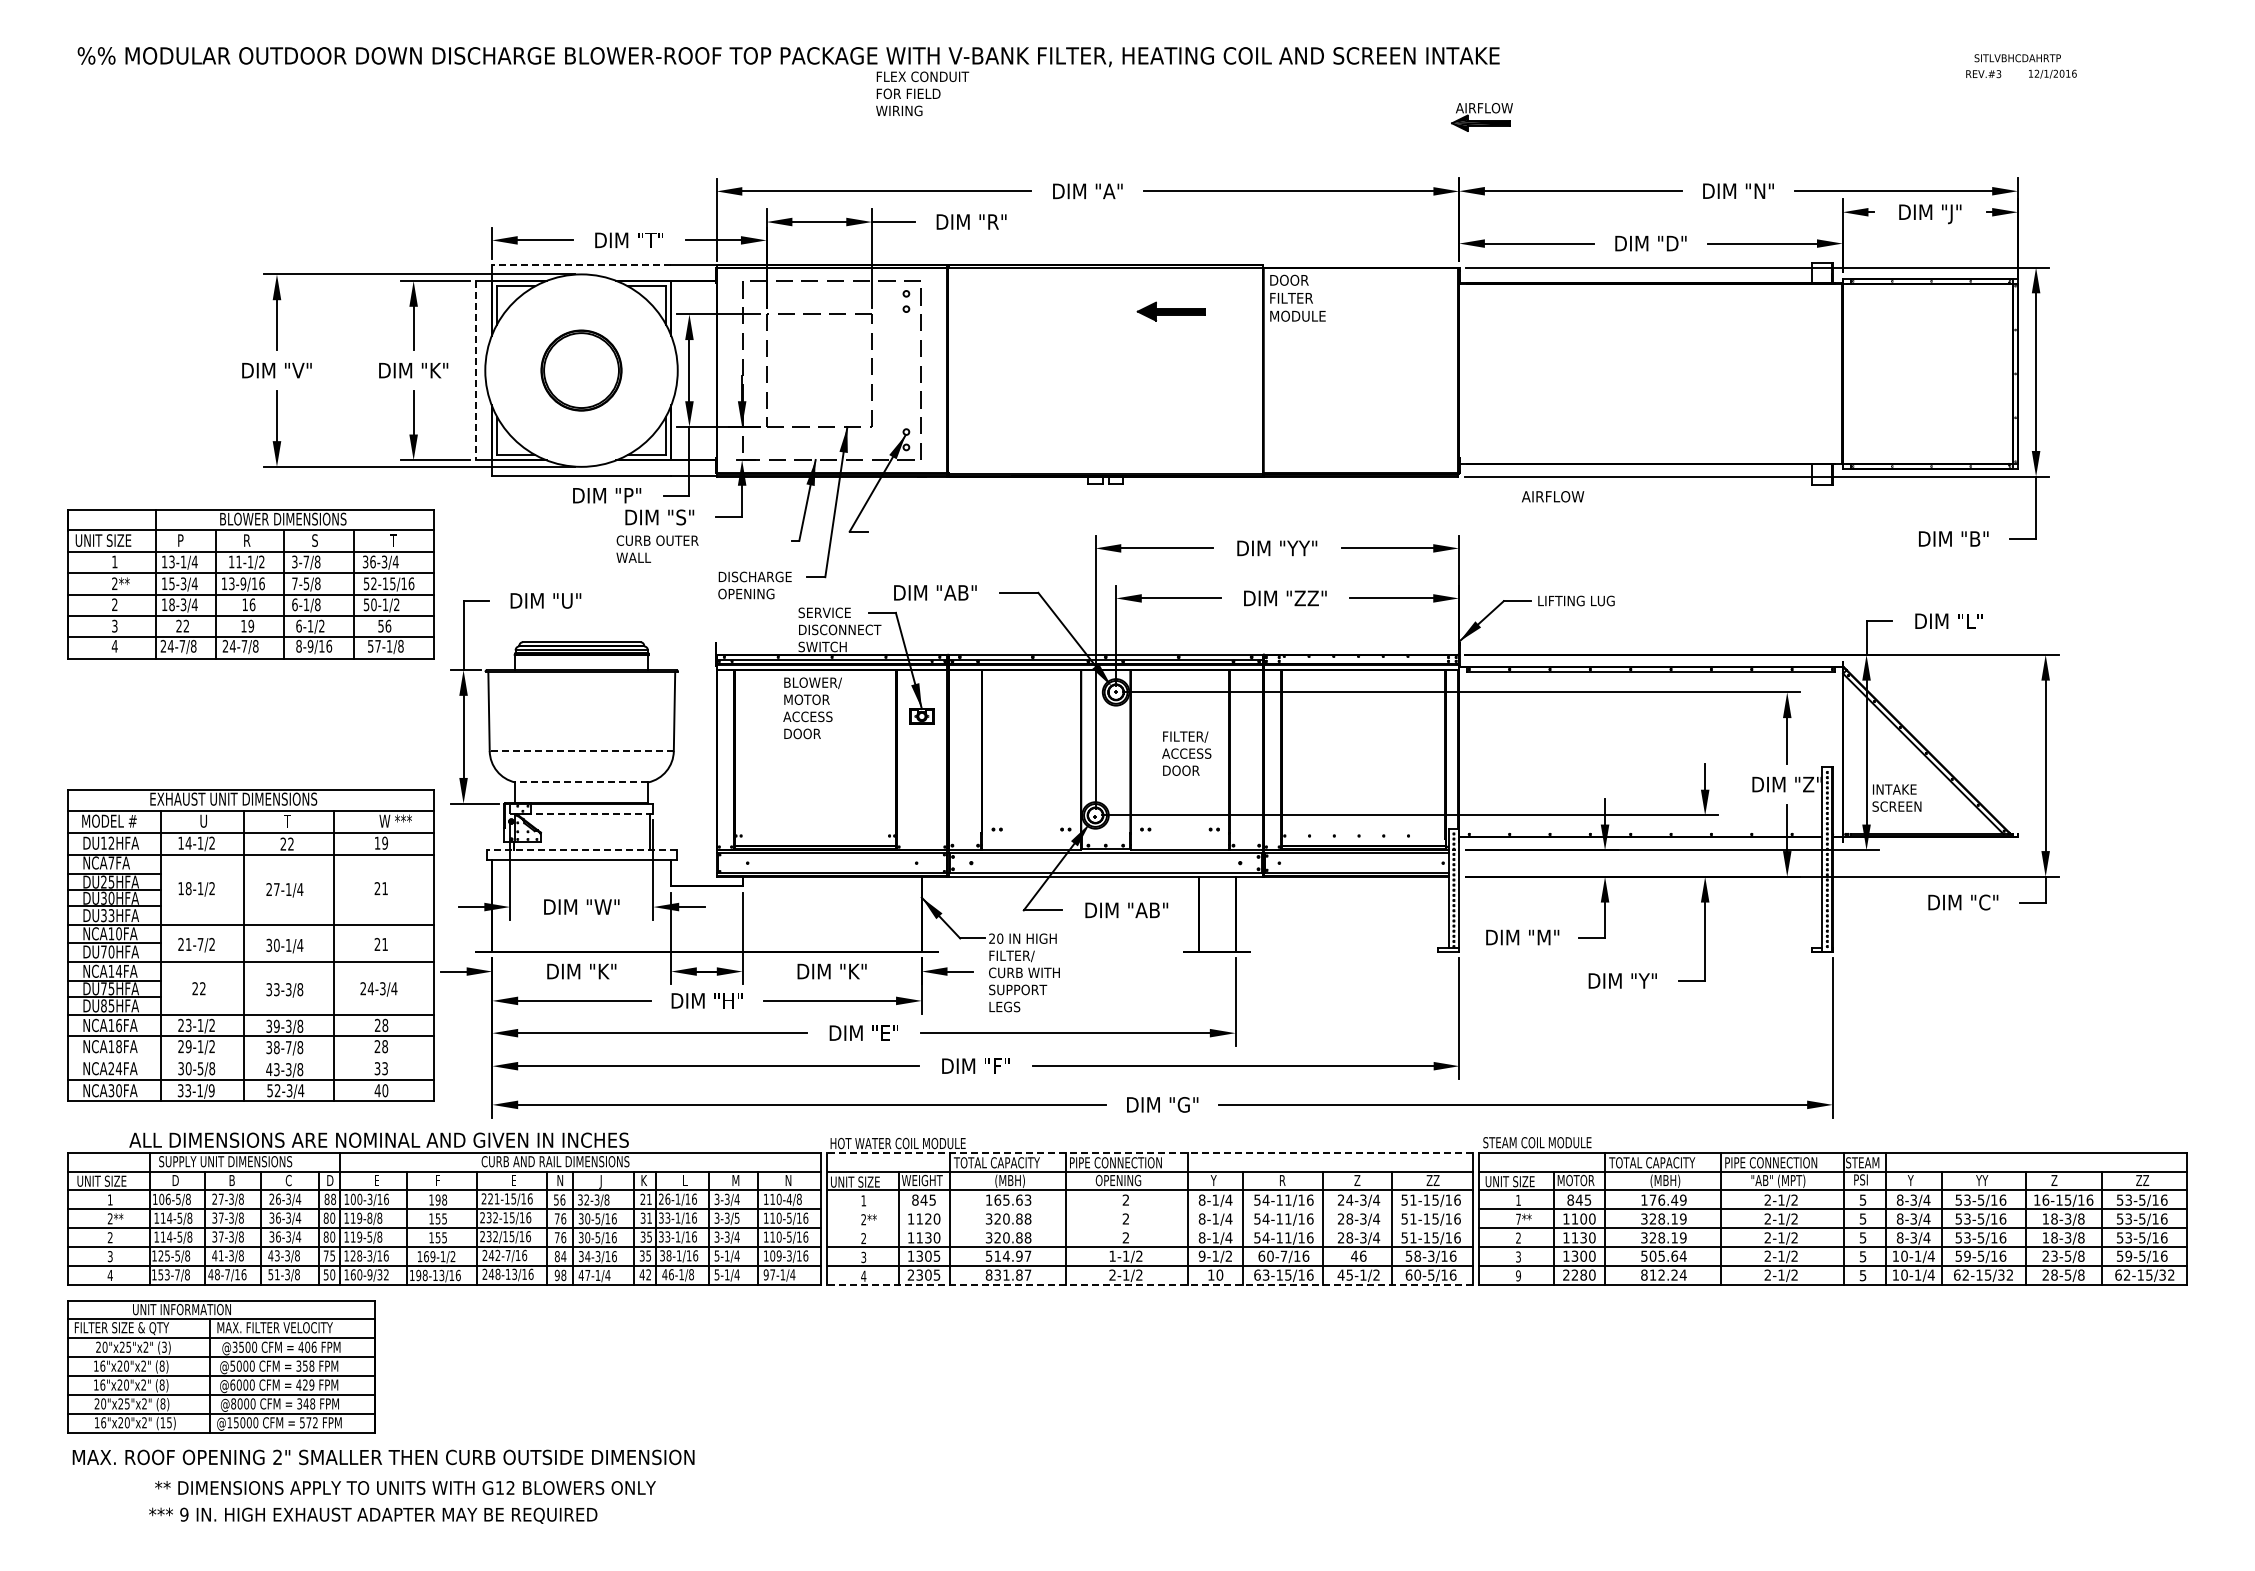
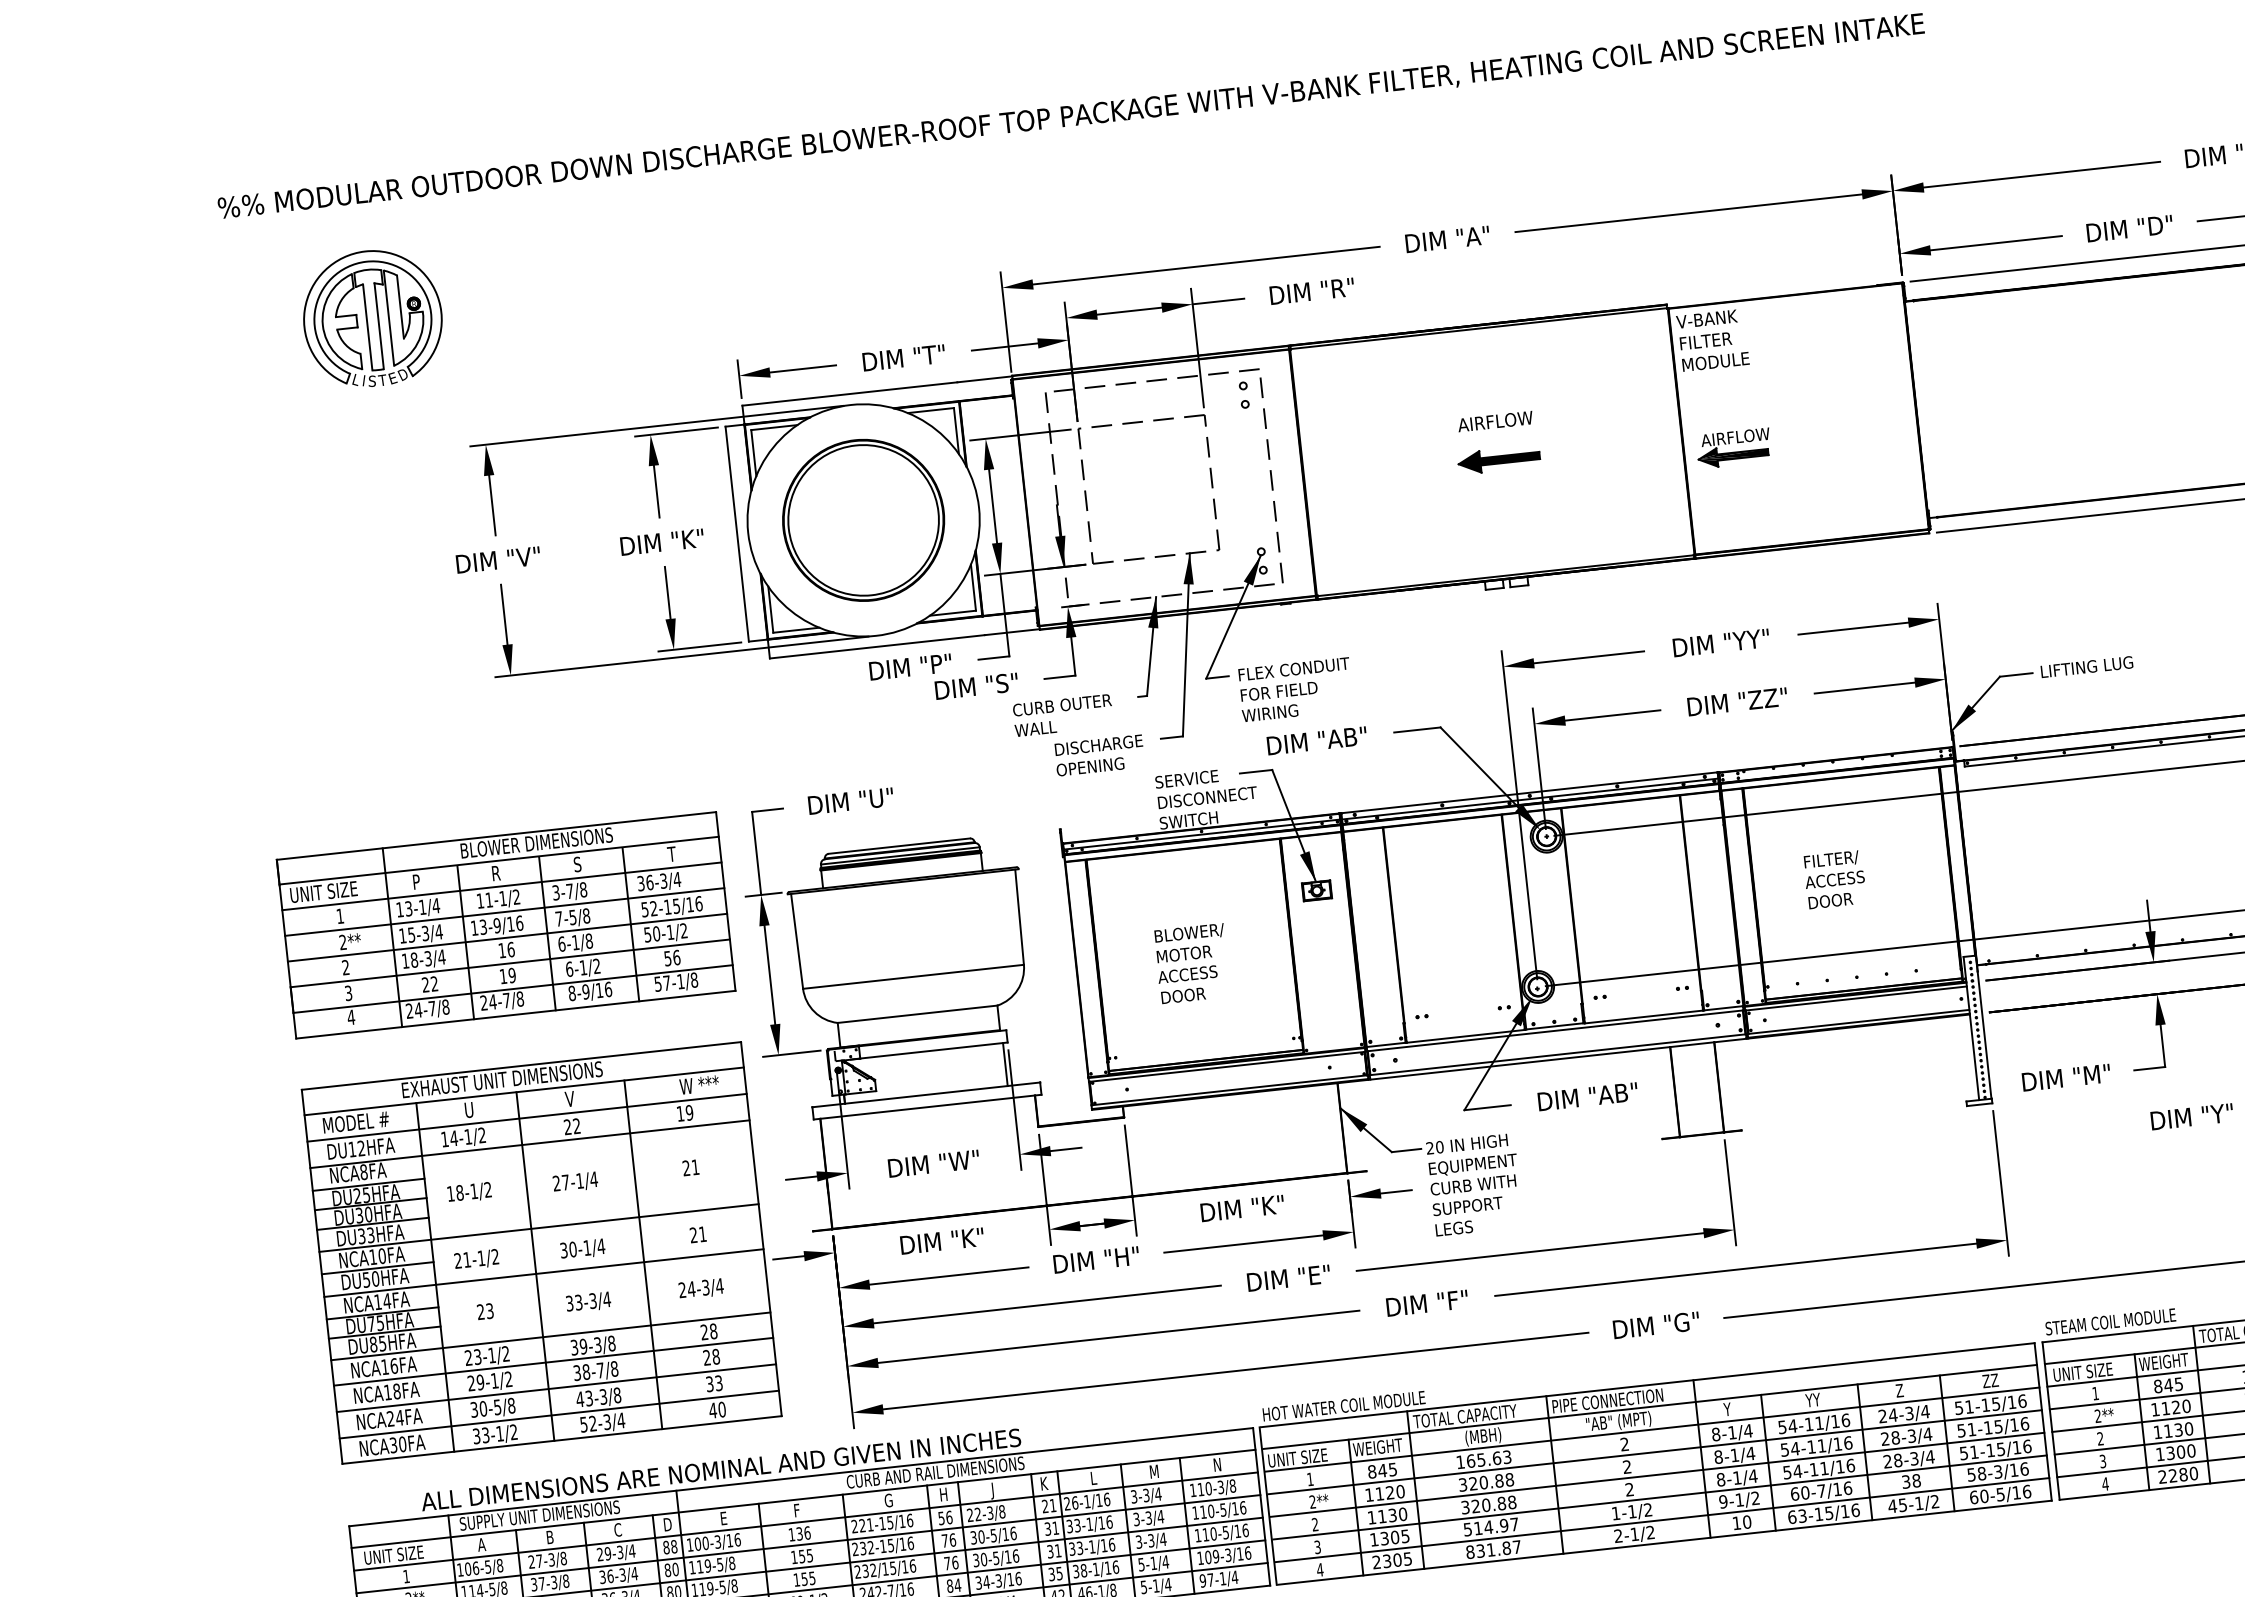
text: (922, 93) -> (1295, 689), moved
part: (1481, 117) -> (1733, 448), moved
part: (195, 159) -> (373, 317), added
line: (581, 265) -> (849, 394), dashed -> solid
text: (1294, 279) -> (1706, 318), DOOR -> V-BANK
part: (1170, 311) -> (1497, 459), moved
line: (476, 370) -> (737, 533), dashed -> solid
part: (581, 370) -> (863, 520), size x1.67
text: (1553, 496) -> (1496, 421), moved
text: (657, 548) -> (1063, 714), moved
part: (250, 584) -> (505, 925), moved
text: (812, 708) -> (1192, 963), moved
line: (581, 751) -> (913, 977), dashed -> solid
text: (1186, 753) -> (1834, 879), moved
line: (581, 782) -> (917, 1014), dashed -> solid
line: (591, 813) -> (933, 1050), dashed -> solid
text: (287, 820) -> (569, 1098), T -> V
line: (581, 849) -> (925, 1094), dashed -> solid
text: (111, 862) -> (363, 1171), NCA7FA -> NCA8FA
text: (200, 944) -> (481, 1258), 21-7/2 -> 21-1/2
text: (103, 951) -> (365, 1279), DU70HFA -> DU50HFA
text: (1026, 956) -> (1473, 1165), FILTER/ -> EQUIPMENT
text: (202, 988) -> (489, 1310), 22 -> 23
text: (300, 989) -> (607, 1299), 33-3/8 -> 33-3/4
line: (250, 1058) -> (556, 1388), added
text: (211, 1090) -> (513, 1432), 33-1/9 -> 33-1/2
line: (1150, 1153) -> (1648, 1385), dashed -> solid
text: (174, 1180) -> (480, 1544), D -> A
text: (514, 1180) -> (888, 1500), E -> G
text: (560, 1180) -> (943, 1494), N -> H
text: (1122, 1180) -> (1618, 1421), OPENING -> "AB" (MPT)
text: (1285, 1180) -> (1813, 1400), R -> YY
text: (1577, 1180) -> (2163, 1362), MOTOR -> WEIGHT
text: (277, 1198) -> (606, 1552), 26-3/4 -> 29-3/4
text: (441, 1199) -> (803, 1532), 198 -> 136
text: (789, 1199) -> (1221, 1487), 110-4/8 -> 110-3/8
text: (580, 1200) -> (970, 1515), 32-3/8 -> 22-3/8
line: (1149, 1209) -> (1654, 1452), added
text: (369, 1217) -> (719, 1563), 119-8/8 -> 119-5/8
text: (736, 1217) -> (1159, 1515), 3-3/5 -> 3-3/4
text: (1518, 1218) -> (2097, 1415), 7** -> 2**
text: (1583, 1218) -> (2175, 1406), 1100 -> 1120
line: (1149, 1228) -> (1656, 1475), added
text: (649, 1236) -> (1057, 1550), 35 -> 31
text: (1358, 1255) -> (1910, 1480), 46 -> 38
text: (1518, 1275) -> (2105, 1483), 9 -> 4
line: (1150, 1284) -> (1665, 1542), dashed -> solid

